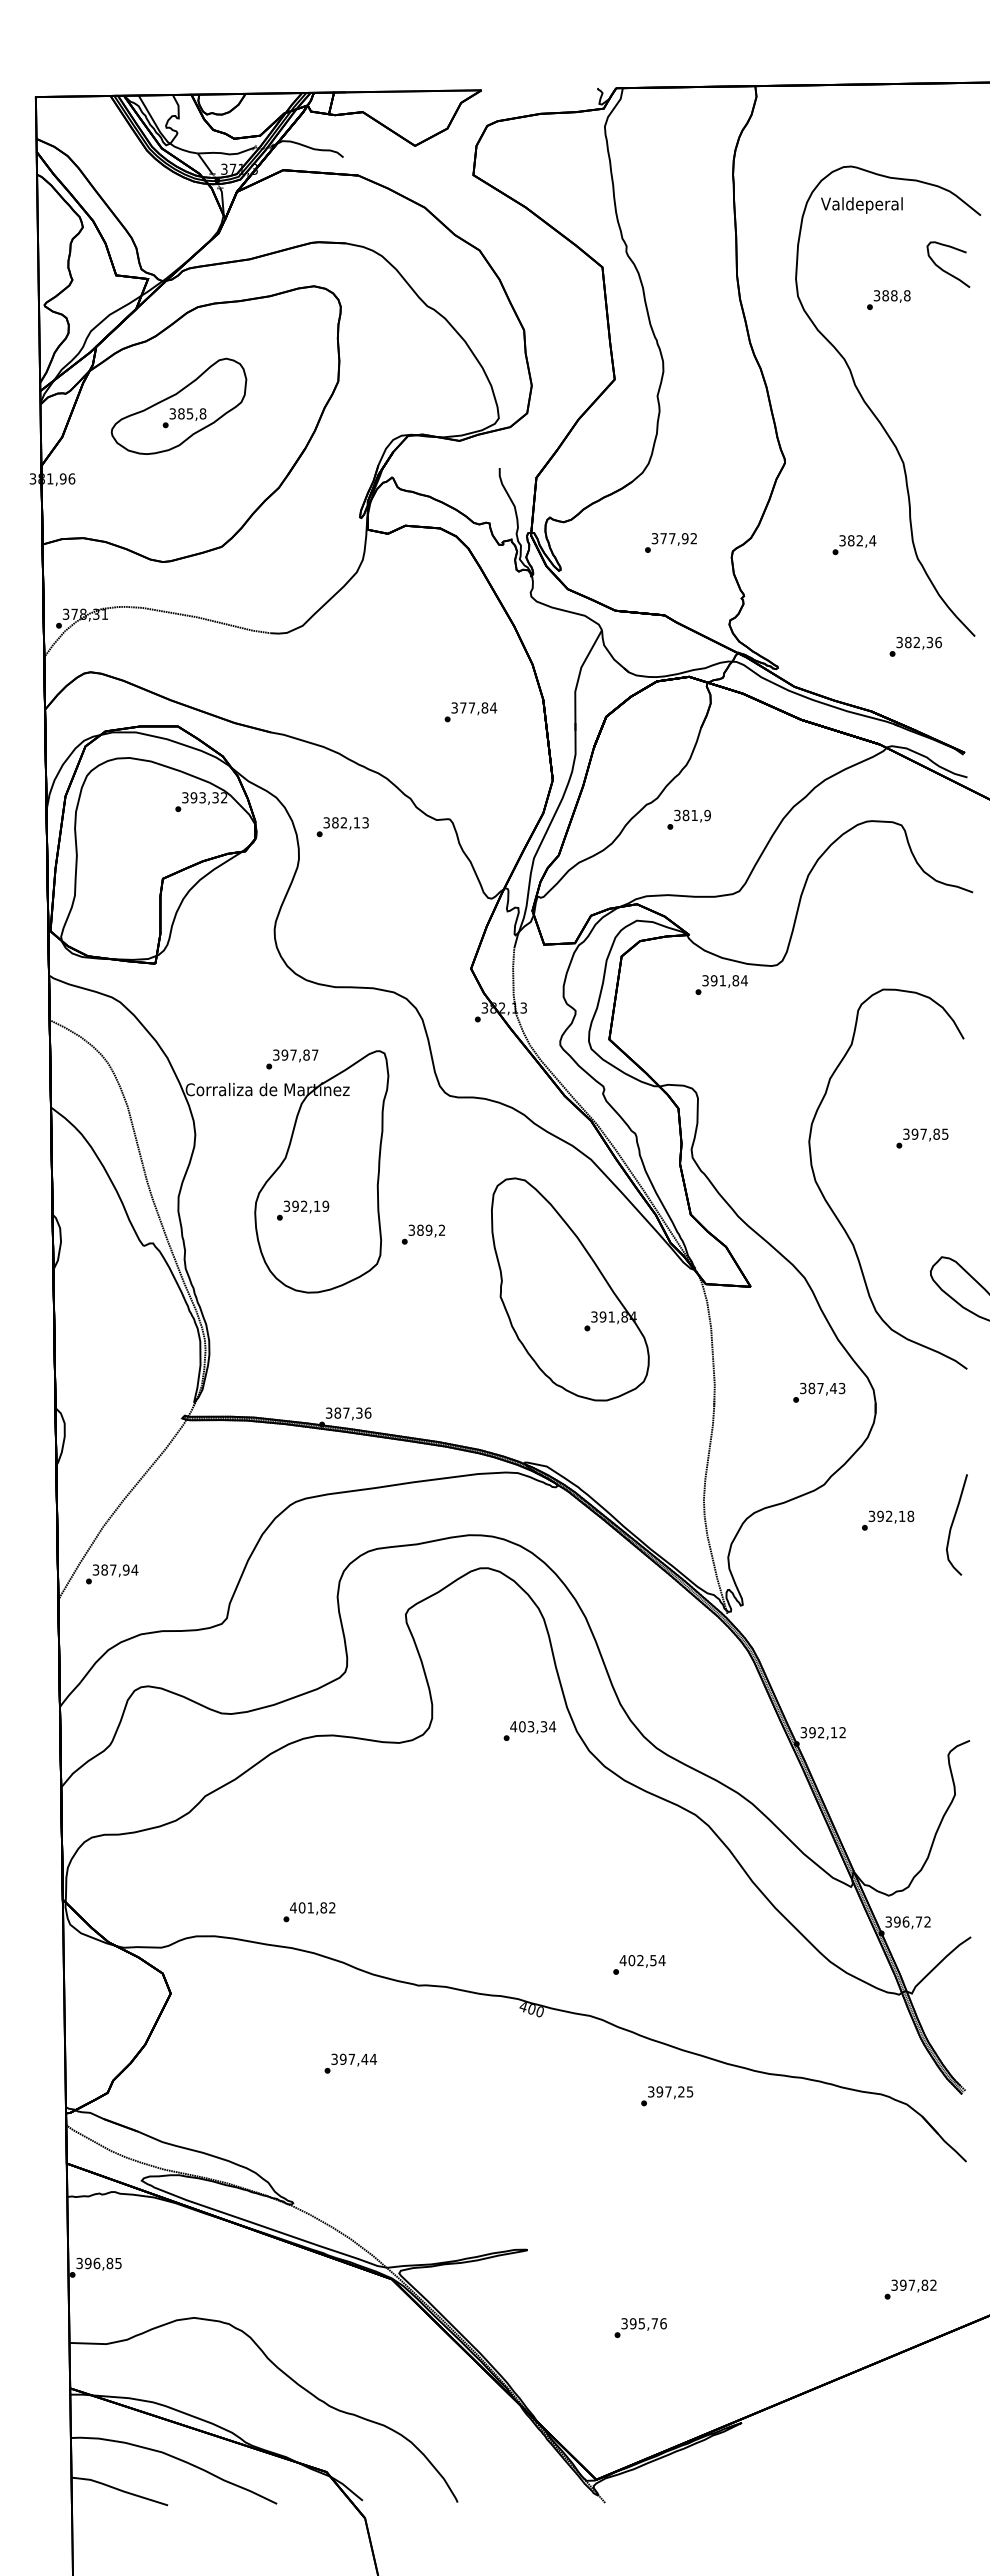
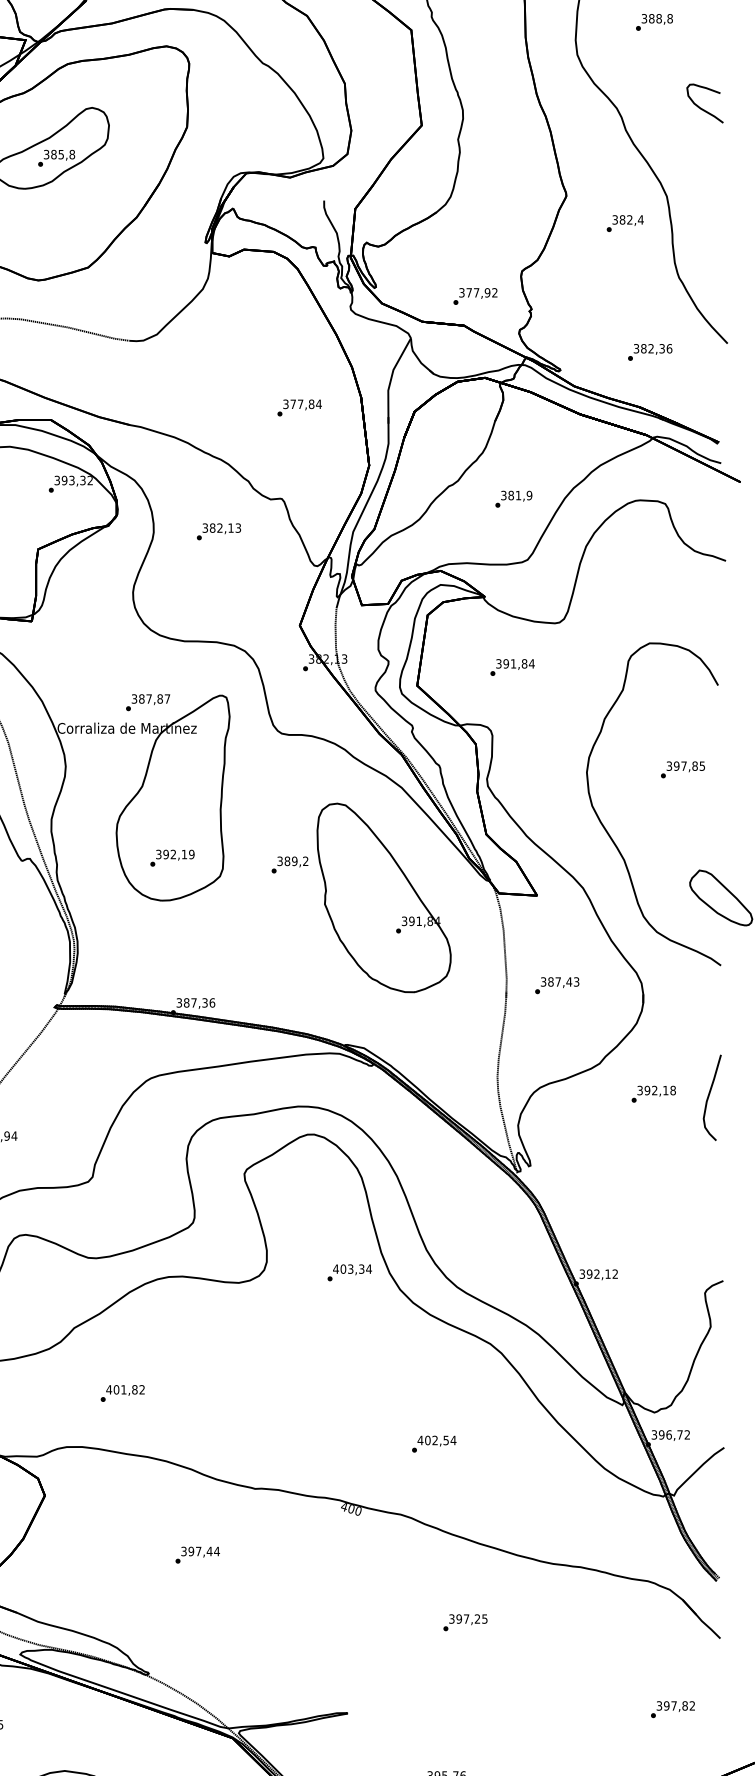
part: (945, 270) -> (702, 108), moved
text: (888, 299) -> (654, 21), moved
text: (670, 542) -> (475, 296), moved
text: (854, 545) -> (625, 223), moved
text: (915, 646) -> (649, 352), moved
text: (688, 819) -> (513, 498), moved
text: (342, 827) -> (218, 532), moved
text: (721, 984) -> (512, 667), moved
text: (284, 1054) -> (141, 698), 397,87 -> 387,87
text: (303, 1210) -> (172, 858), moved
text: (422, 1234) -> (289, 864), moved
text: (819, 1392) -> (557, 985), moved
text: (309, 1912) -> (122, 1393), moved
text: (639, 1964) -> (434, 1443), moved
text: (667, 2096) -> (465, 1622), moved
text: (910, 2289) -> (672, 1709), moved

